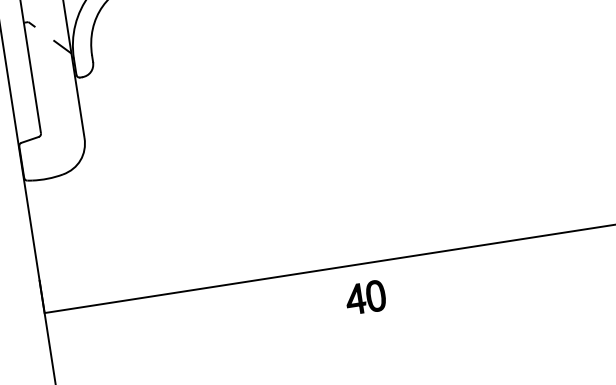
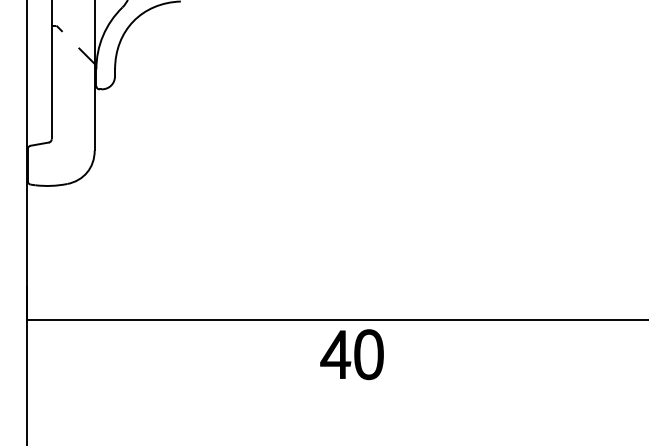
part: (365, 297) -> (351, 354), size x1.6

